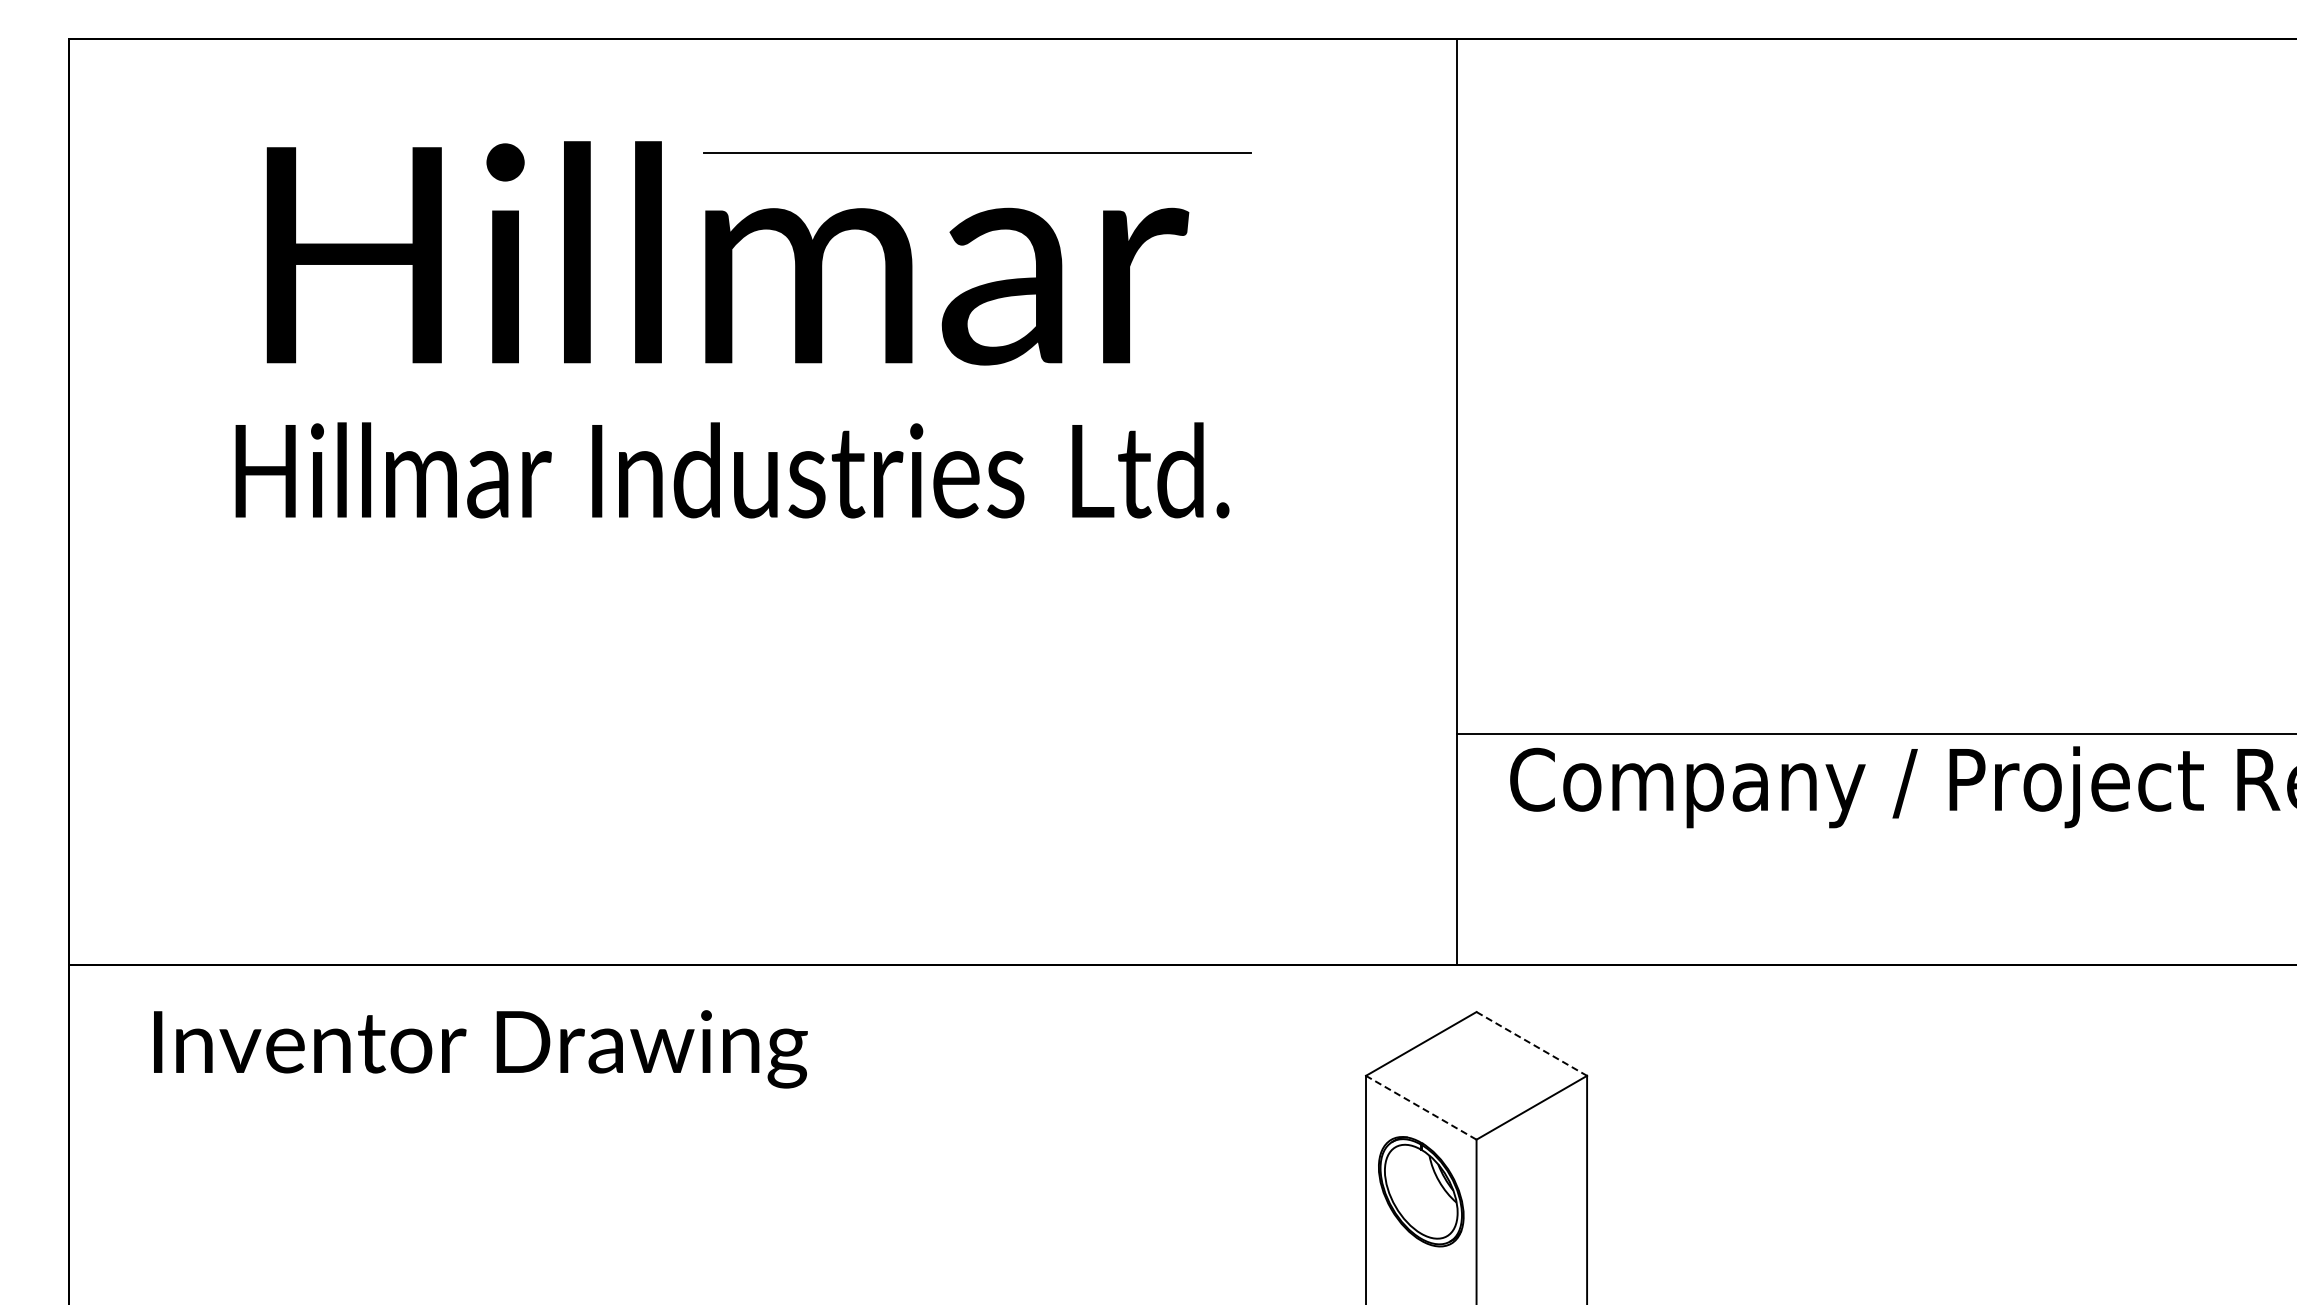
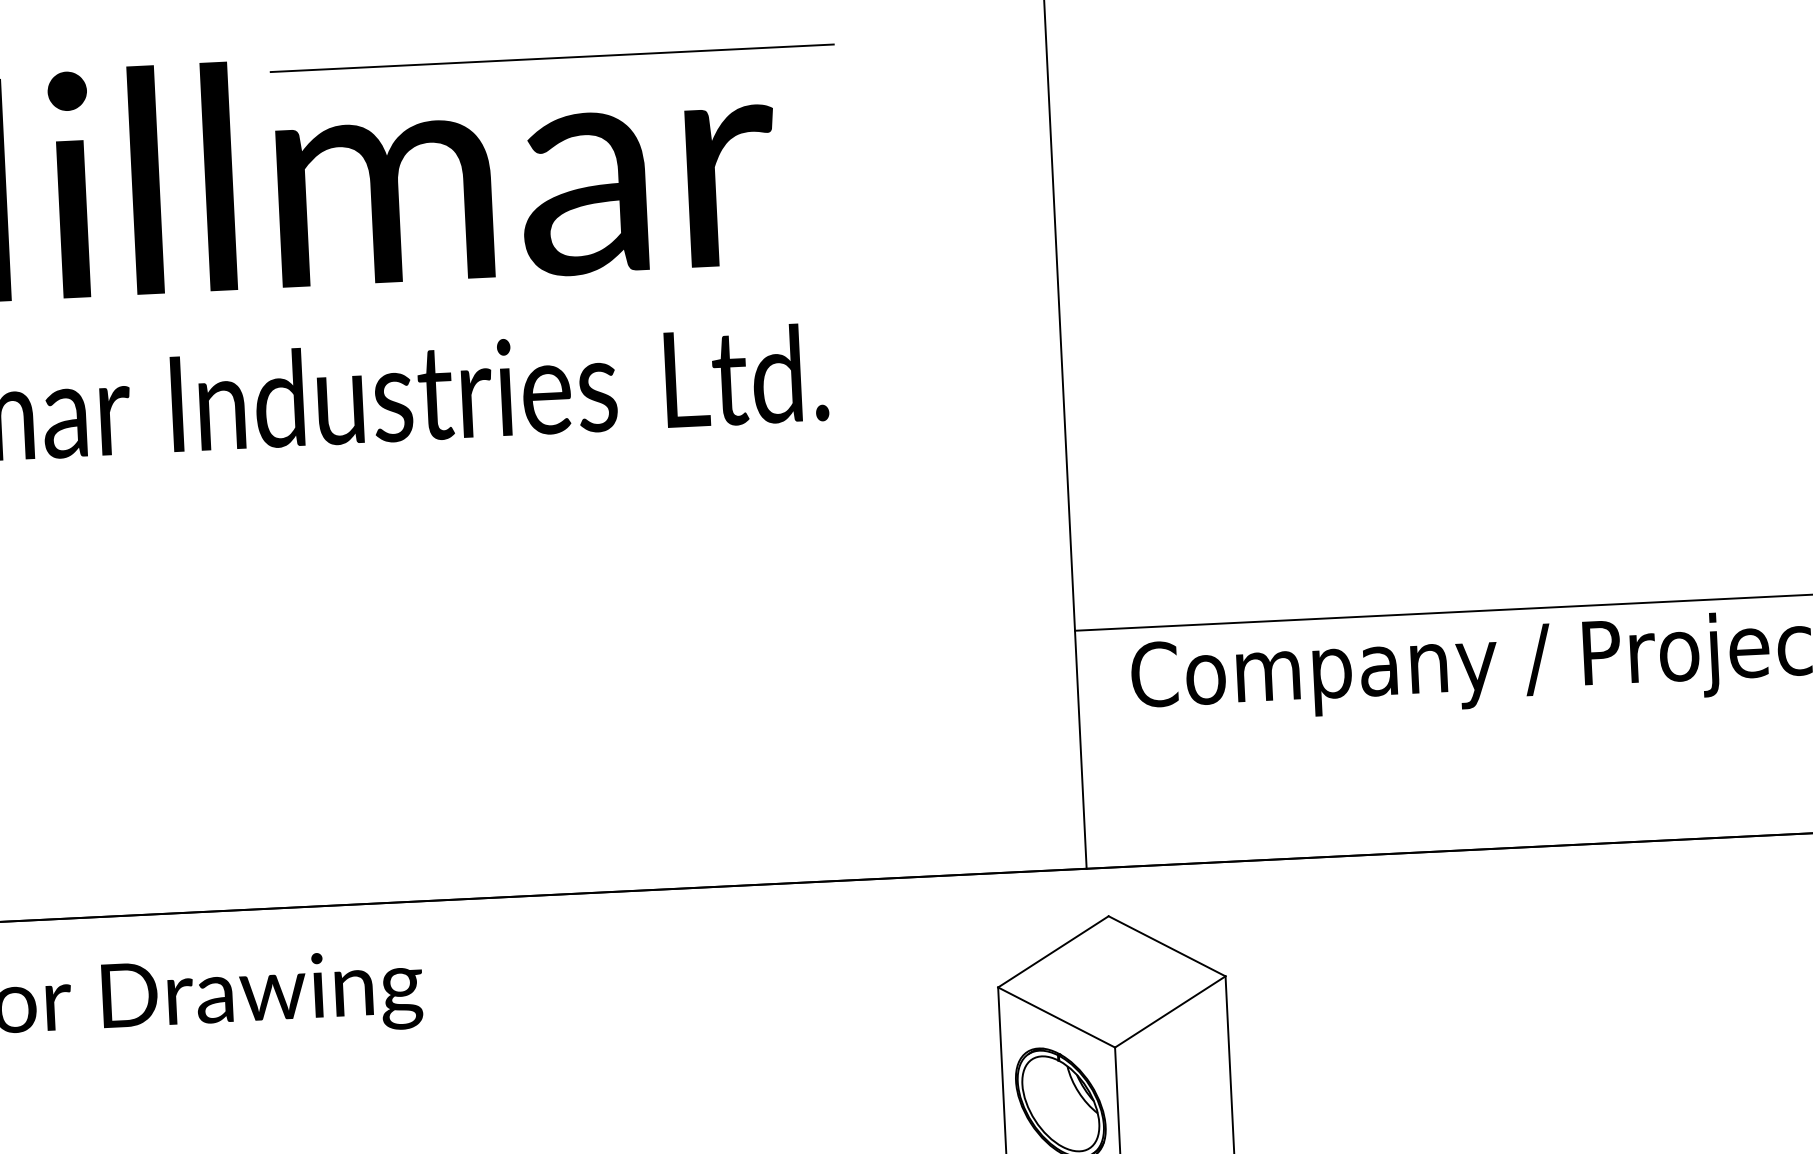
line: (1531, 1043) -> (1166, 945), dashed -> solid
line: (1421, 1107) -> (1056, 1017), dashed -> solid

